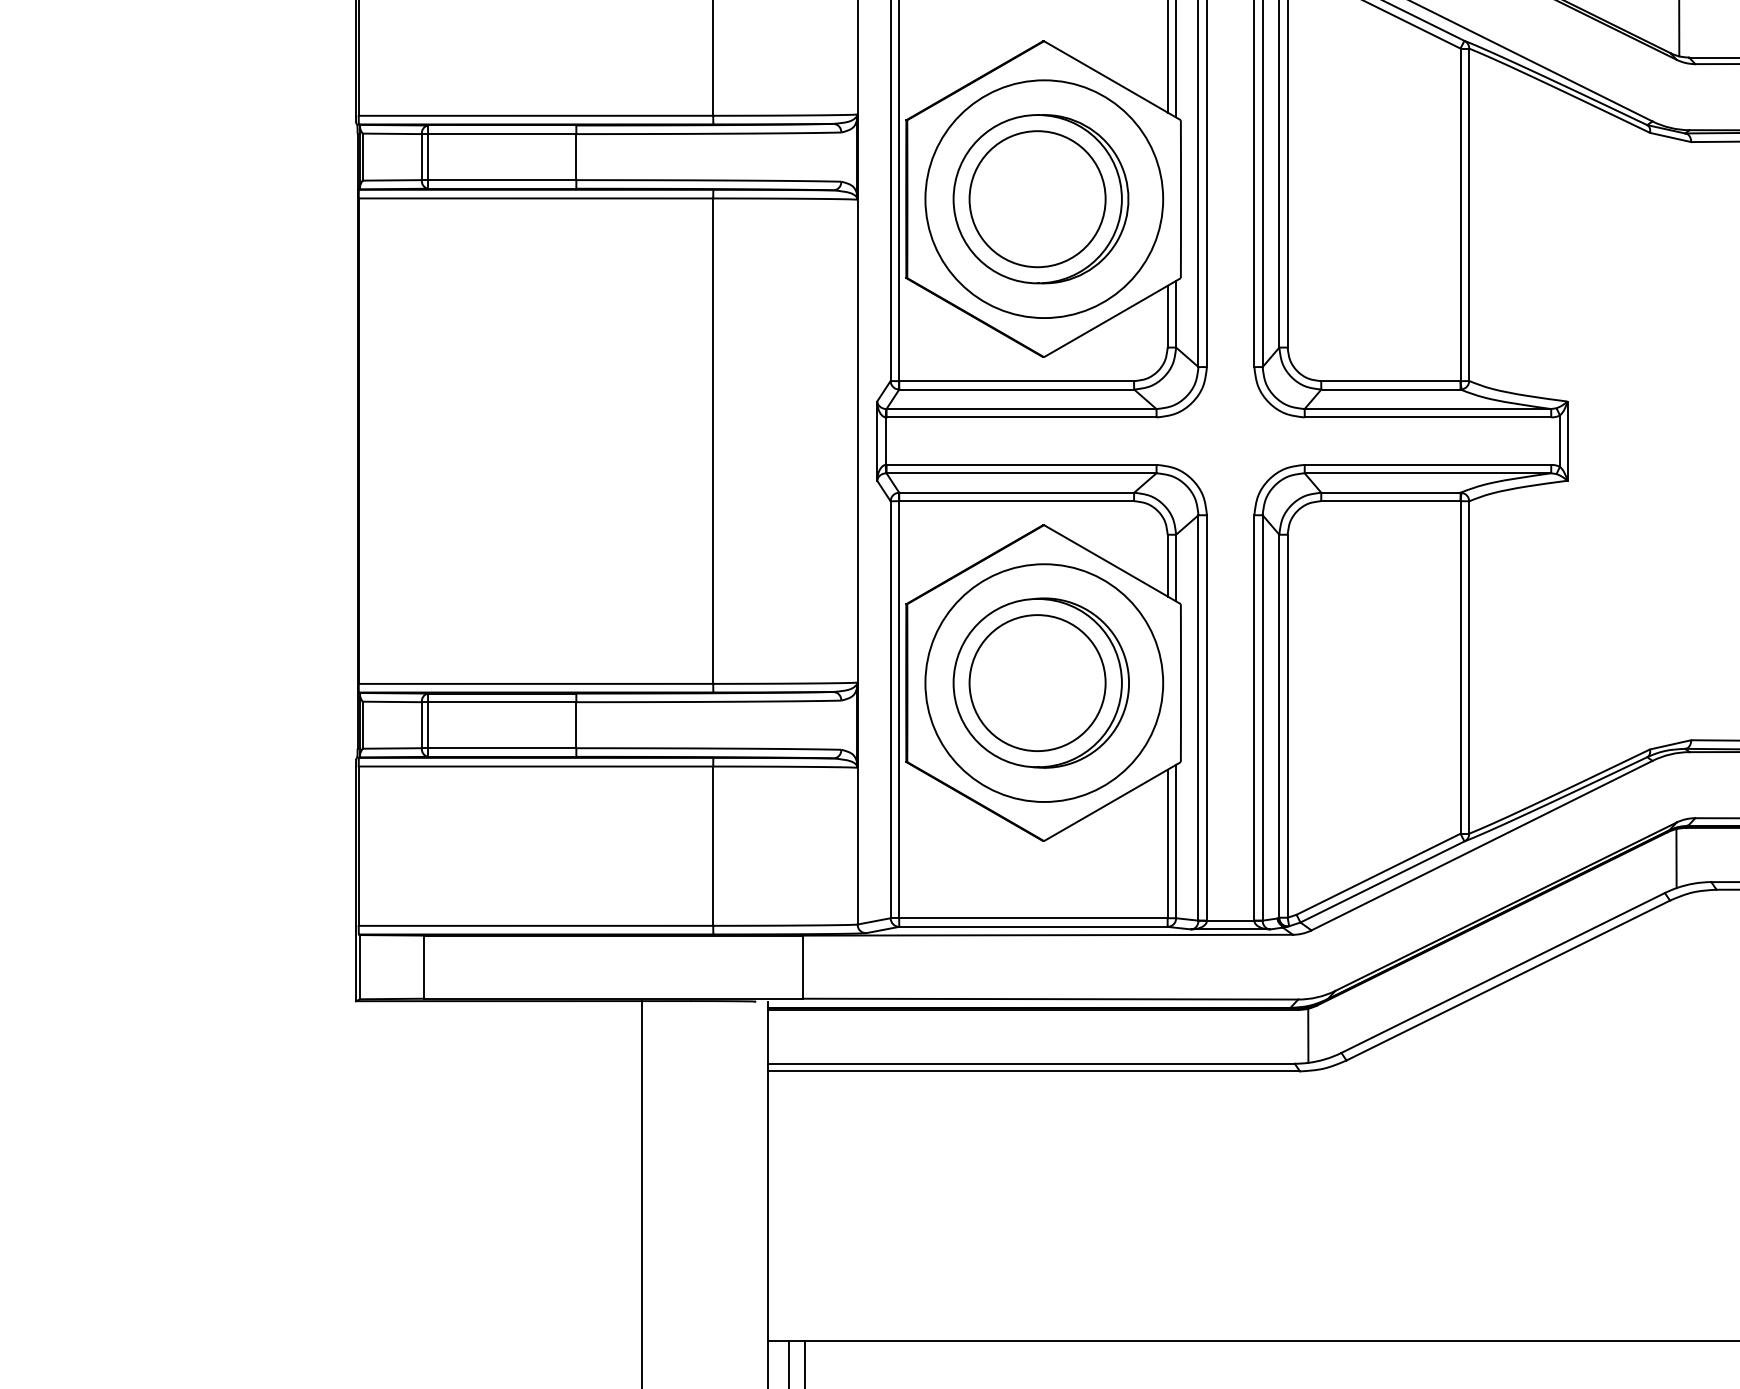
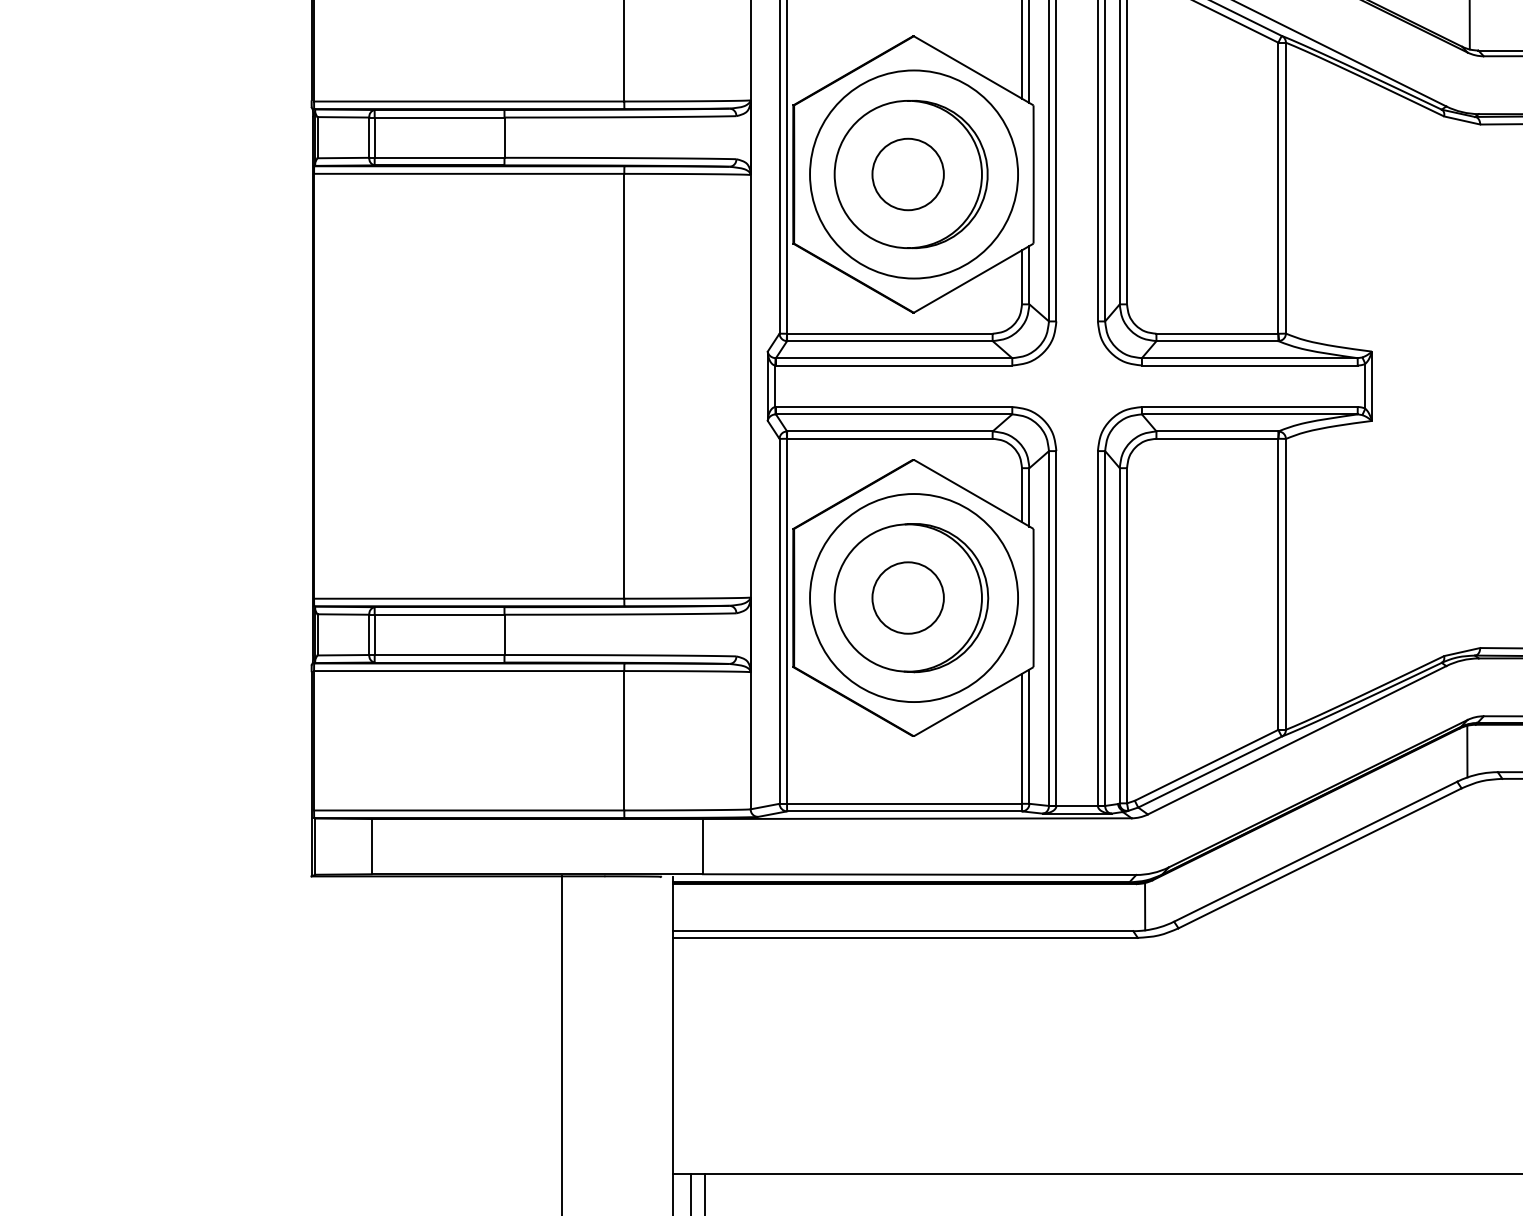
circle: (1037, 199) -> (908, 174), size x0.6
circle: (1037, 683) -> (908, 598), size x0.6

